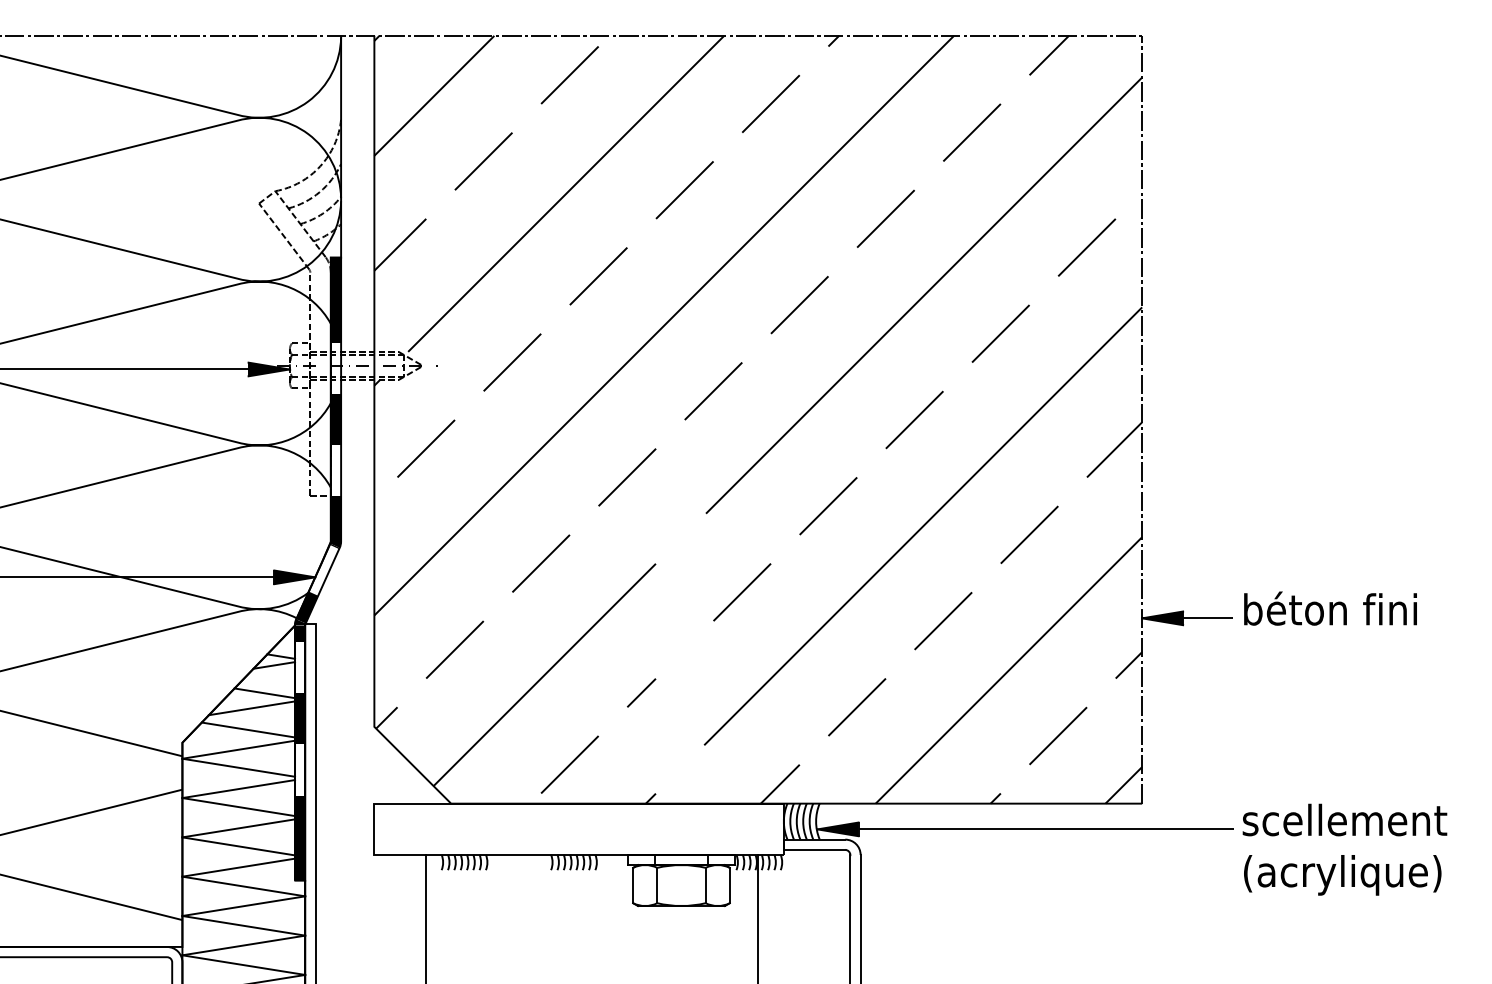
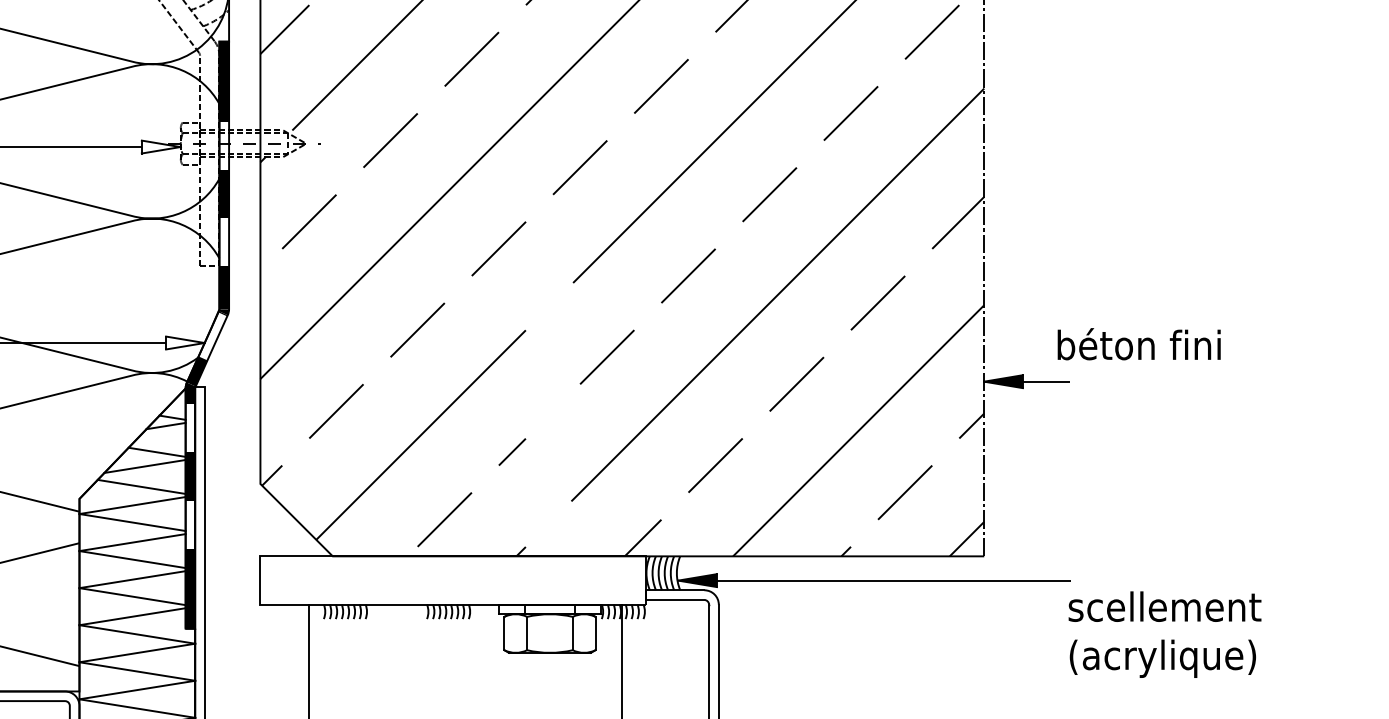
fill: (268, 369) -> (160, 147), removed
fill: (294, 577) -> (185, 343), removed
text: (1330, 608) -> (1139, 344), moved
text: (1344, 849) -> (1164, 634), moved

